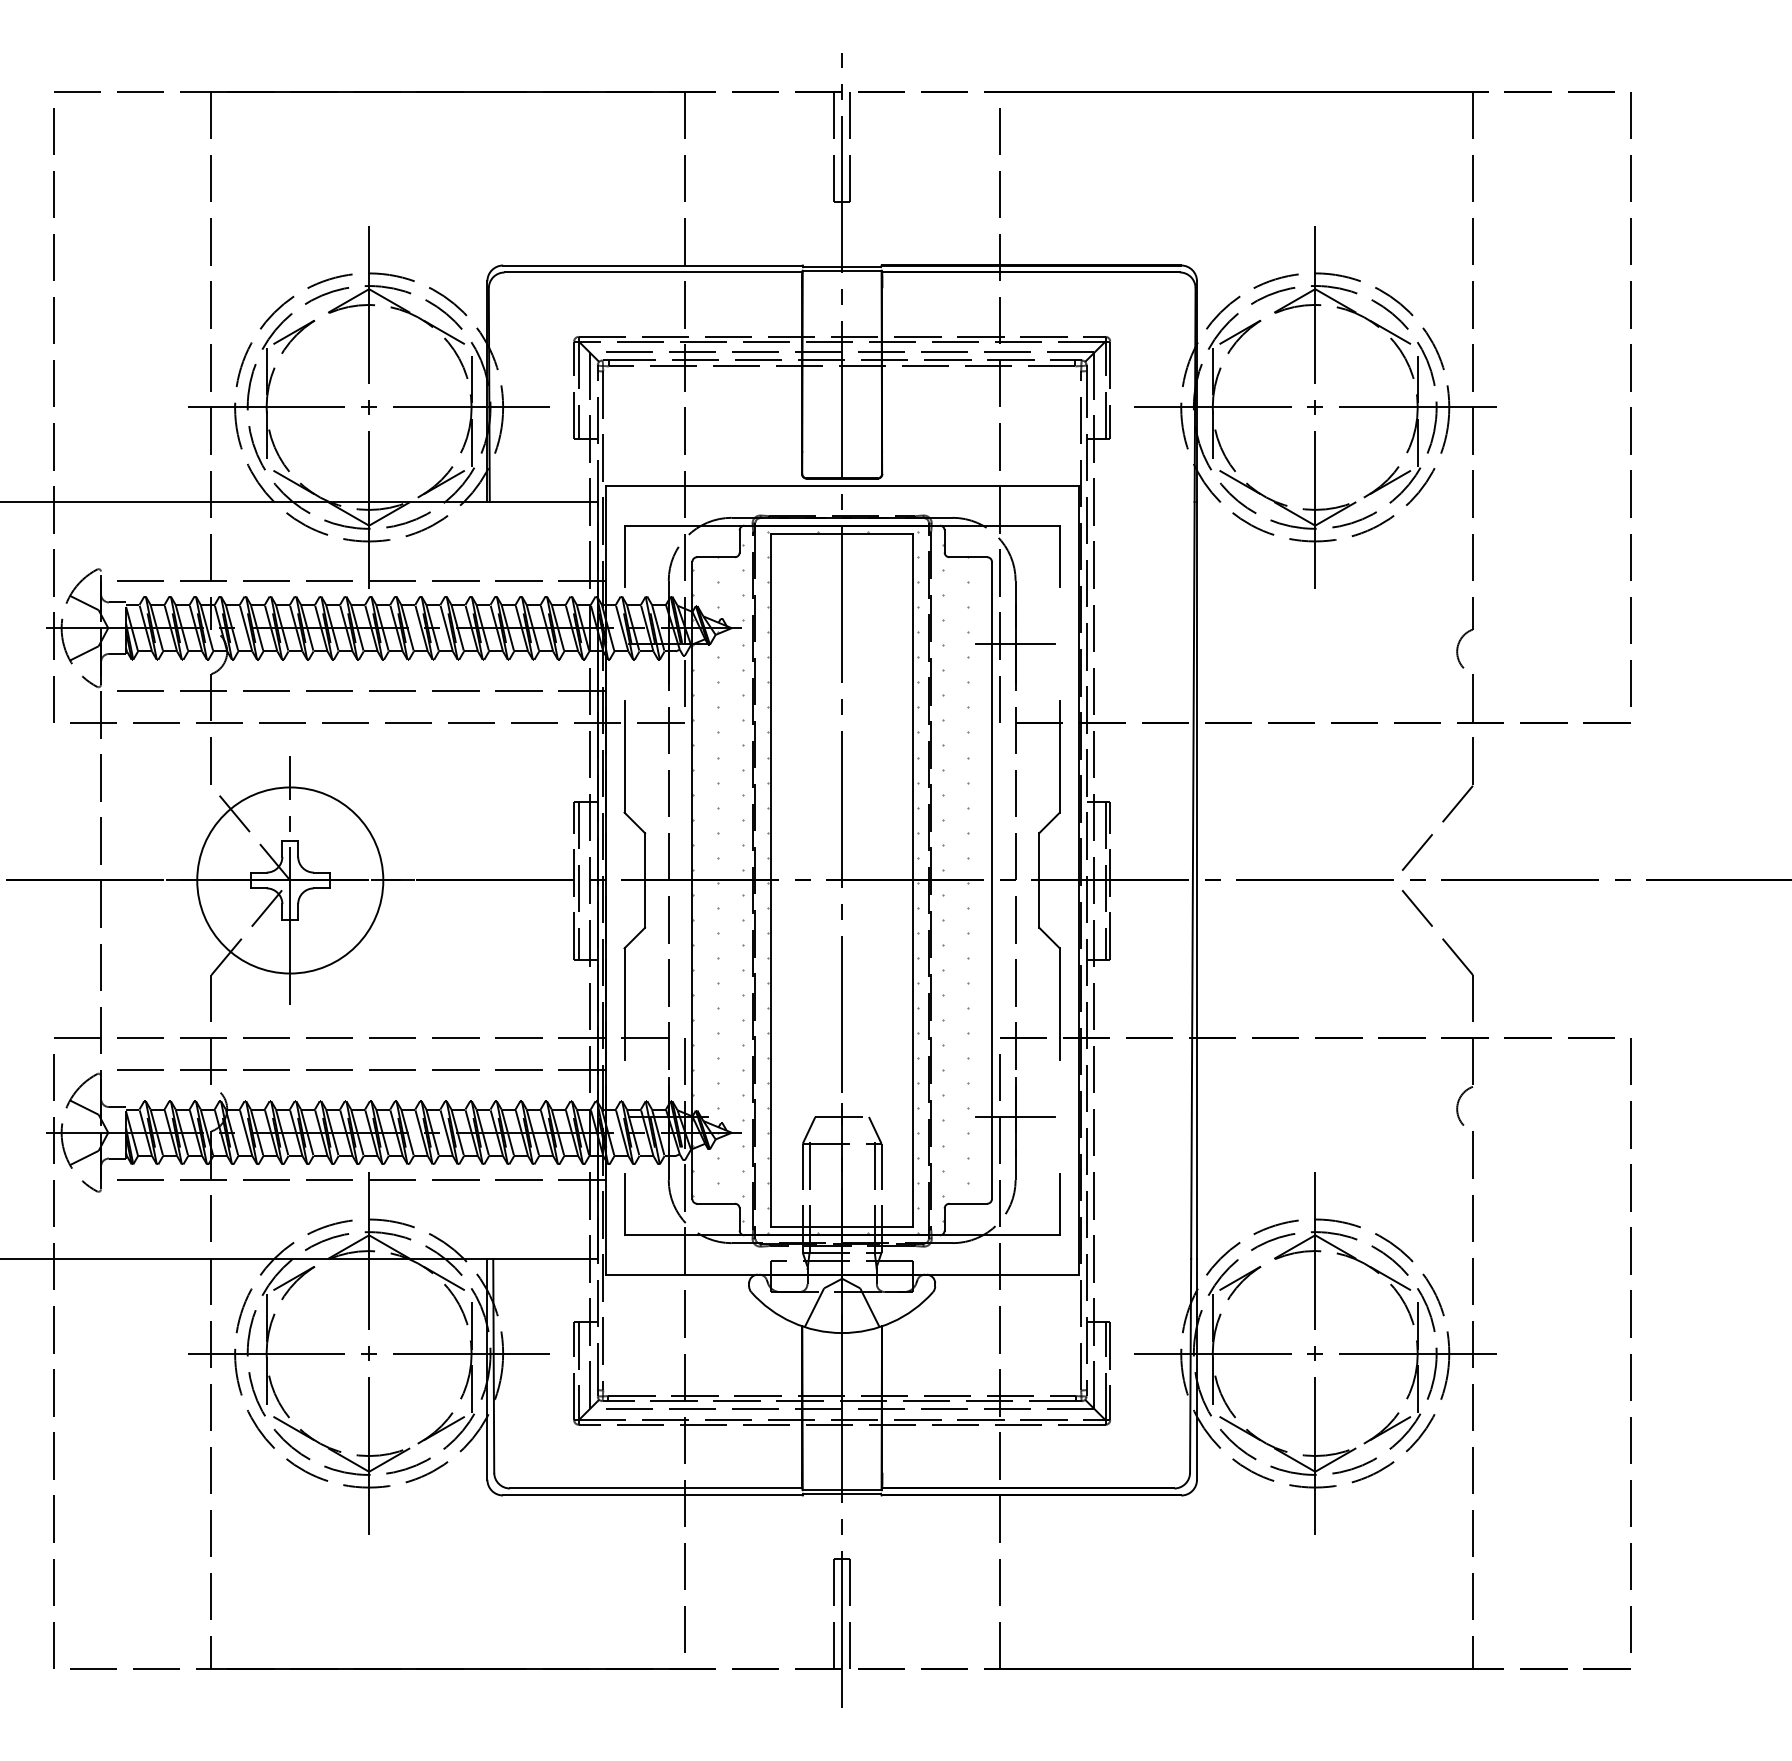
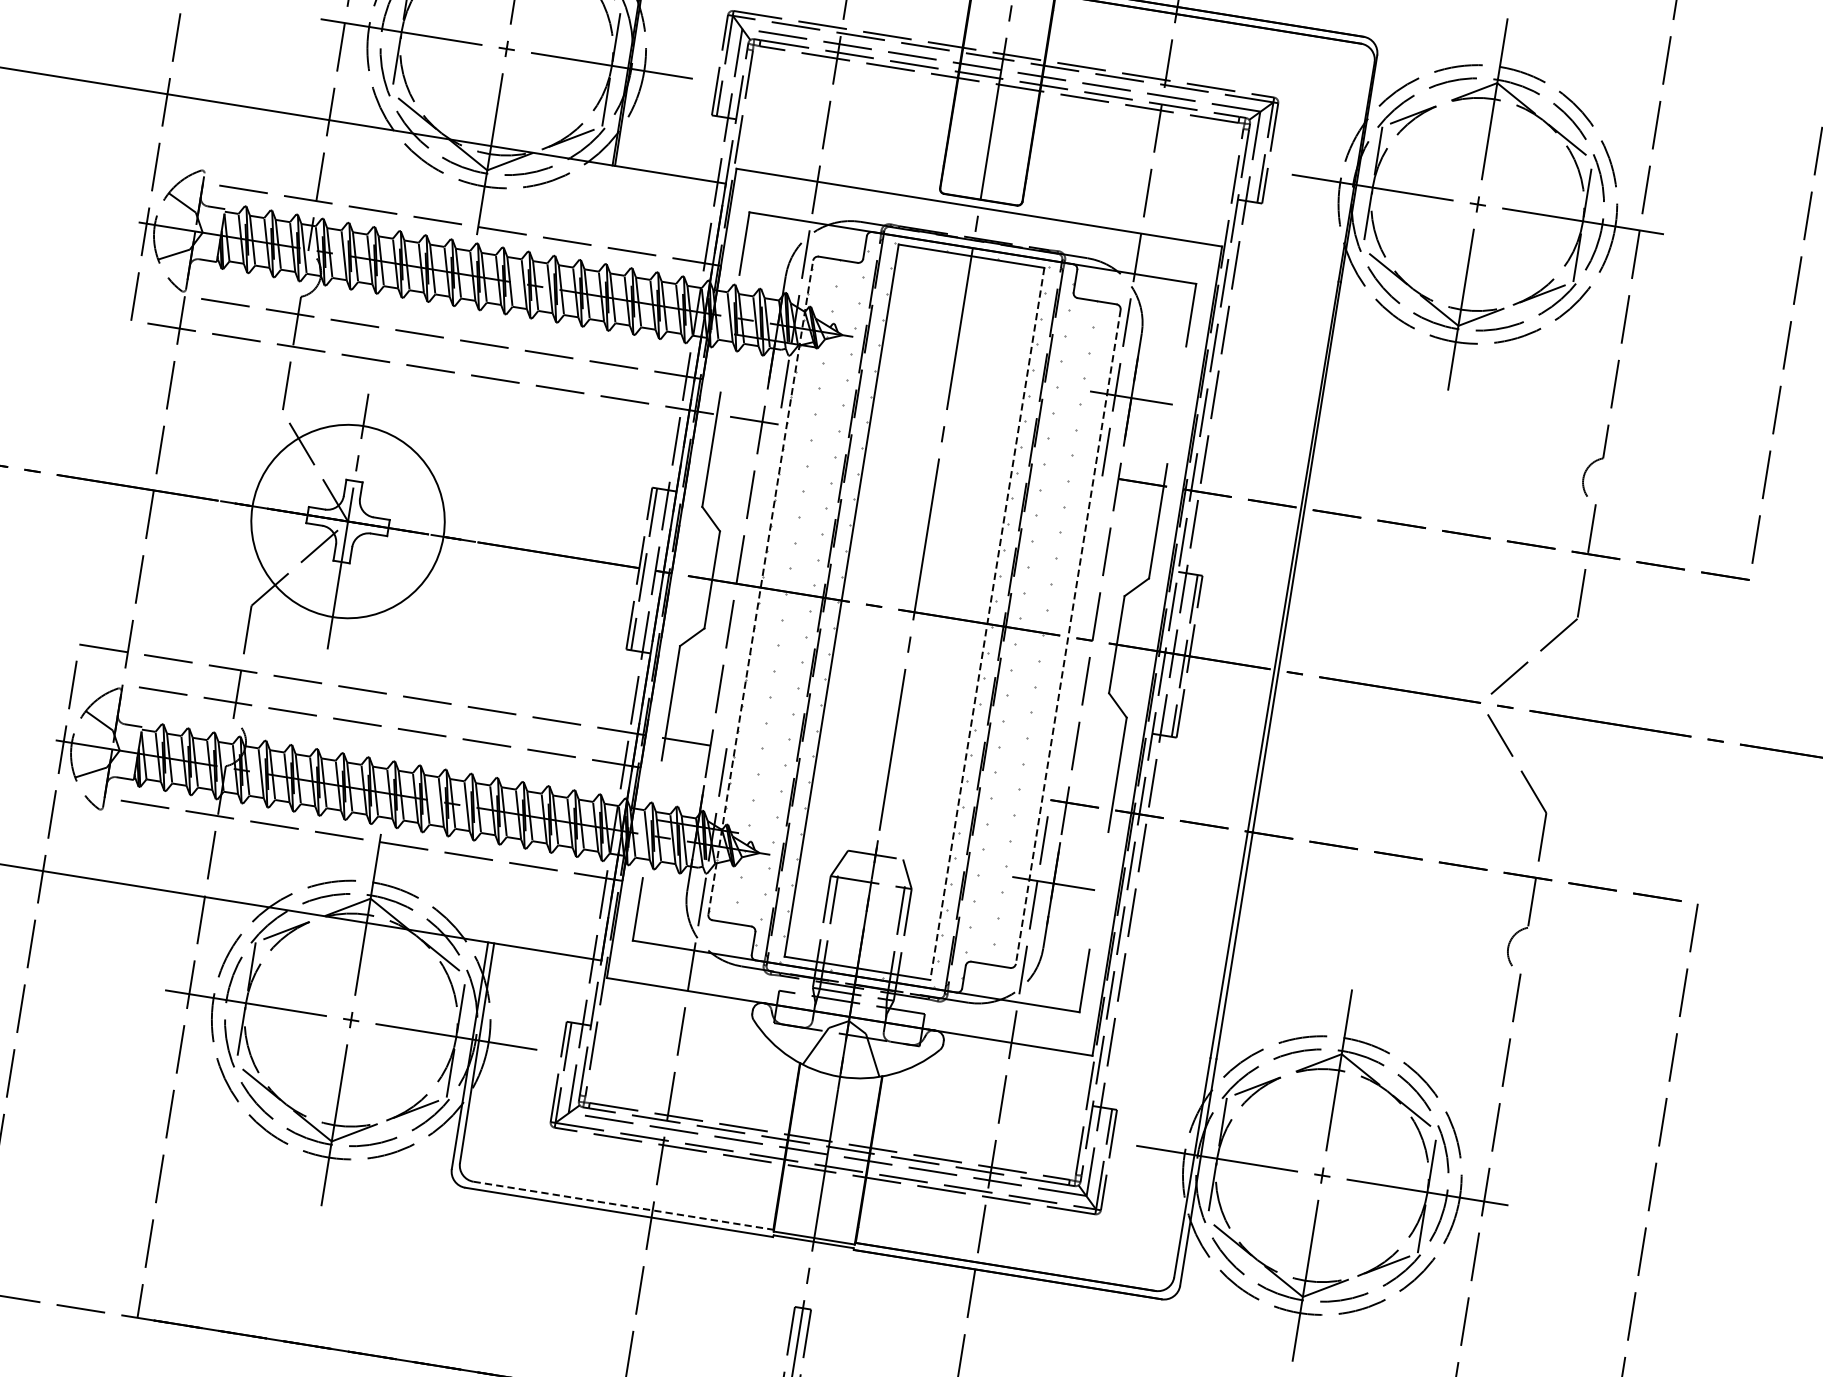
line: (692, 880) -> (760, 587), solid -> dashed
line: (913, 880) -> (987, 624), solid -> dashed
line: (991, 880) -> (1067, 636), solid -> dashed
line: (656, 1488) -> (623, 1205), solid -> dashed

